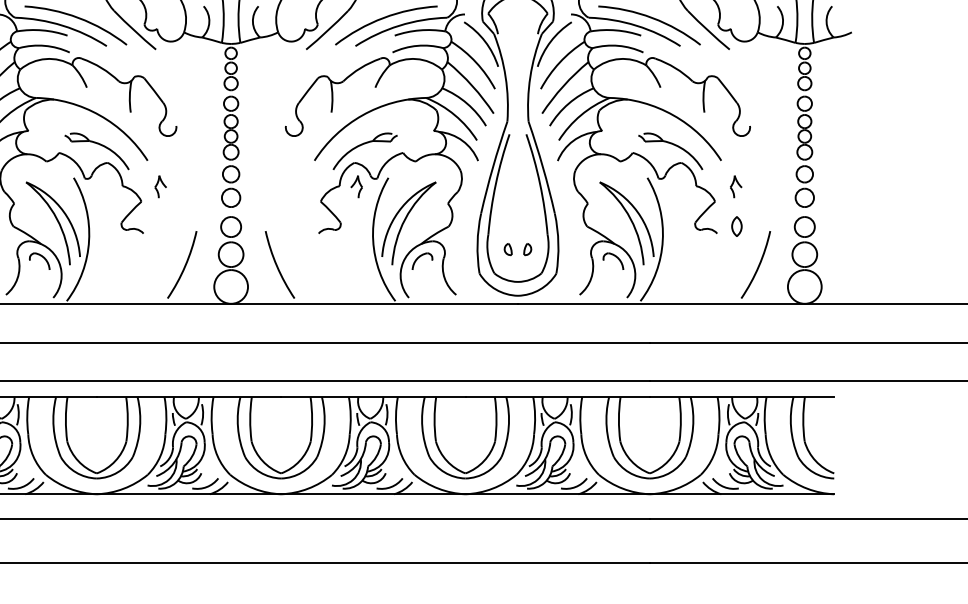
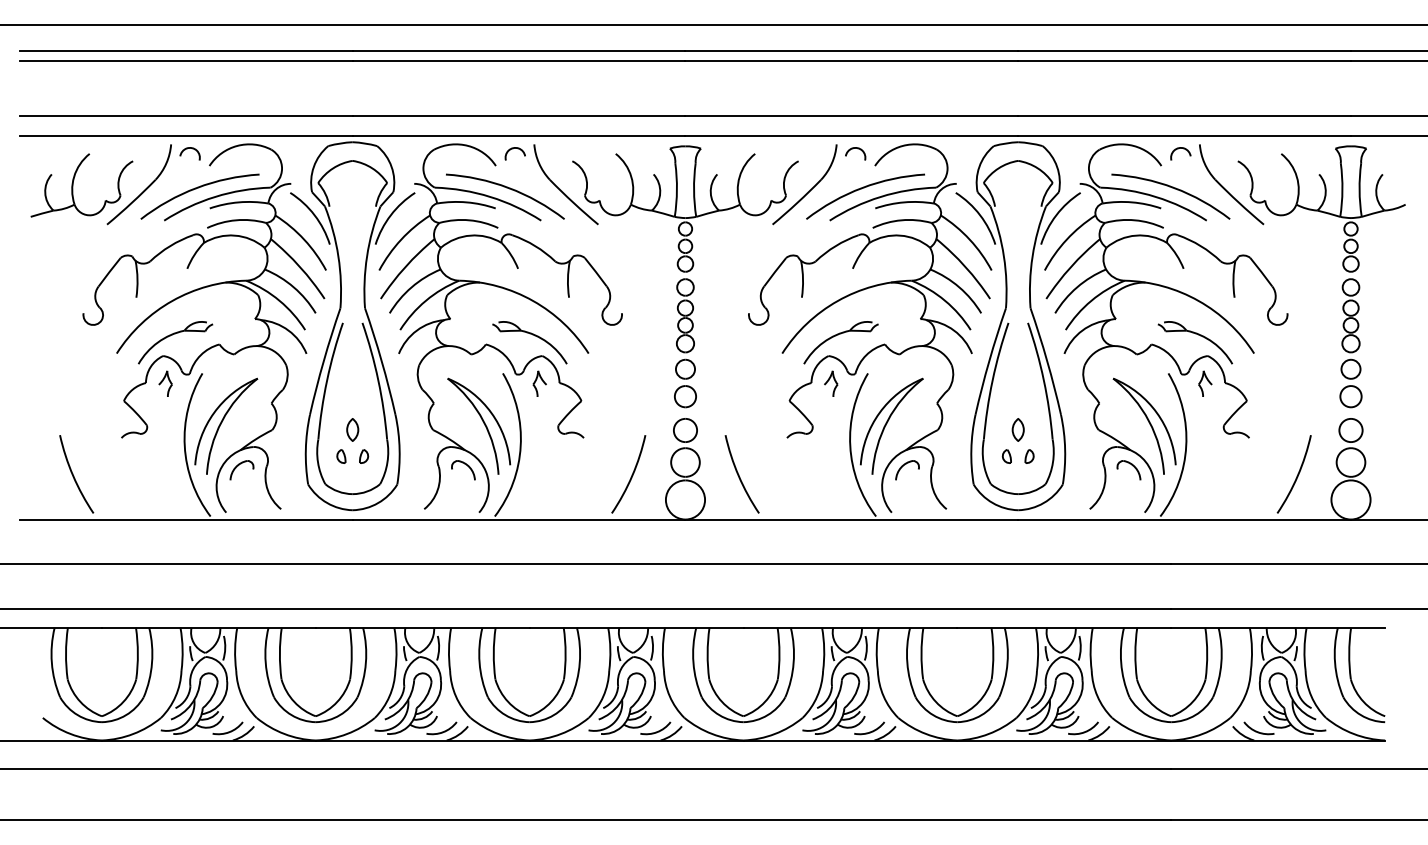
part: (160, 186) -> (539, 383), moved
part: (736, 186) -> (1205, 383), moved
part: (736, 226) -> (1017, 429), moved

